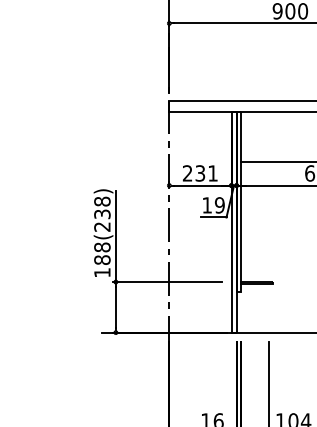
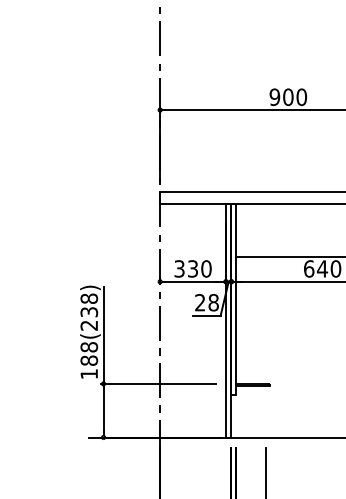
text: (199, 173) -> (192, 268), 231 -> 330
text: (213, 205) -> (206, 302), 19 -> 28

